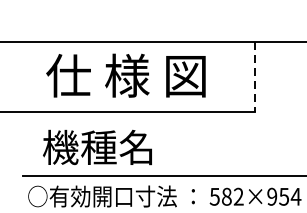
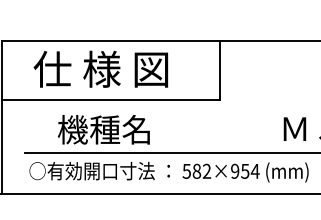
text: (125, 74) -> (100, 68), moved
line: (254, 77) -> (220, 70), dashed -> solid
text: (97, 147) -> (103, 129), moved

